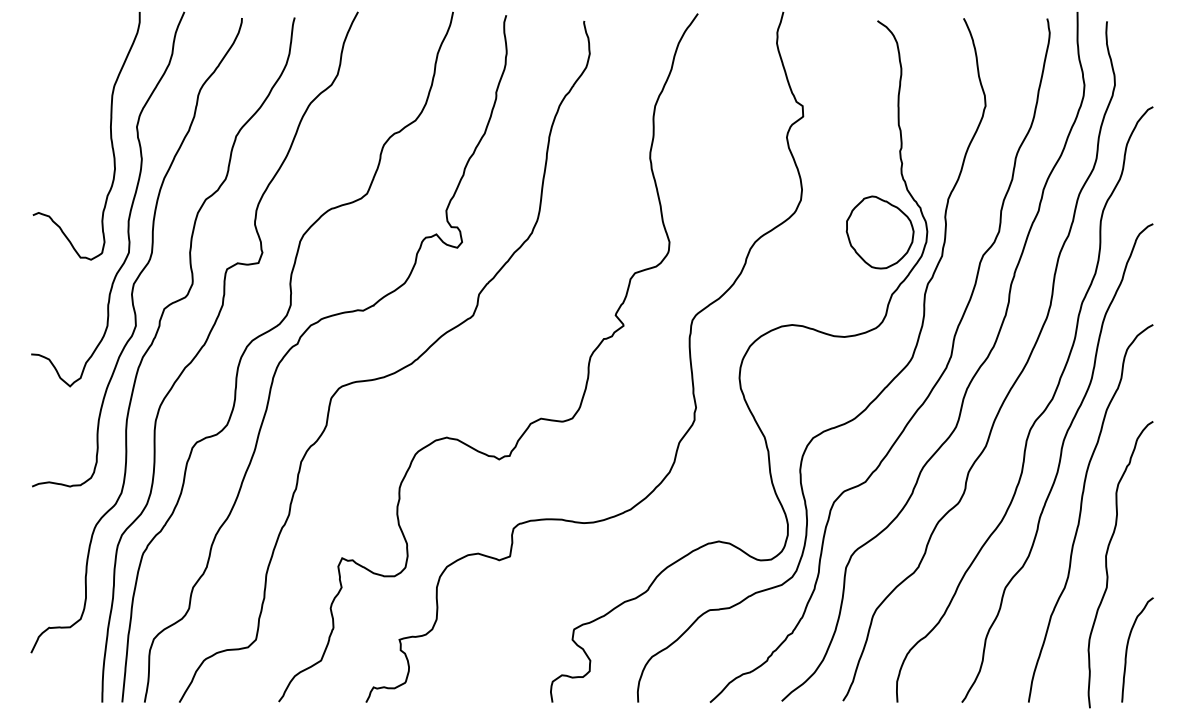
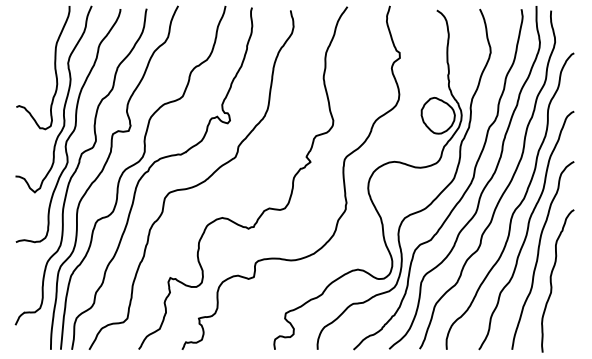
curve: (1129, 645) -> (562, 321), removed

